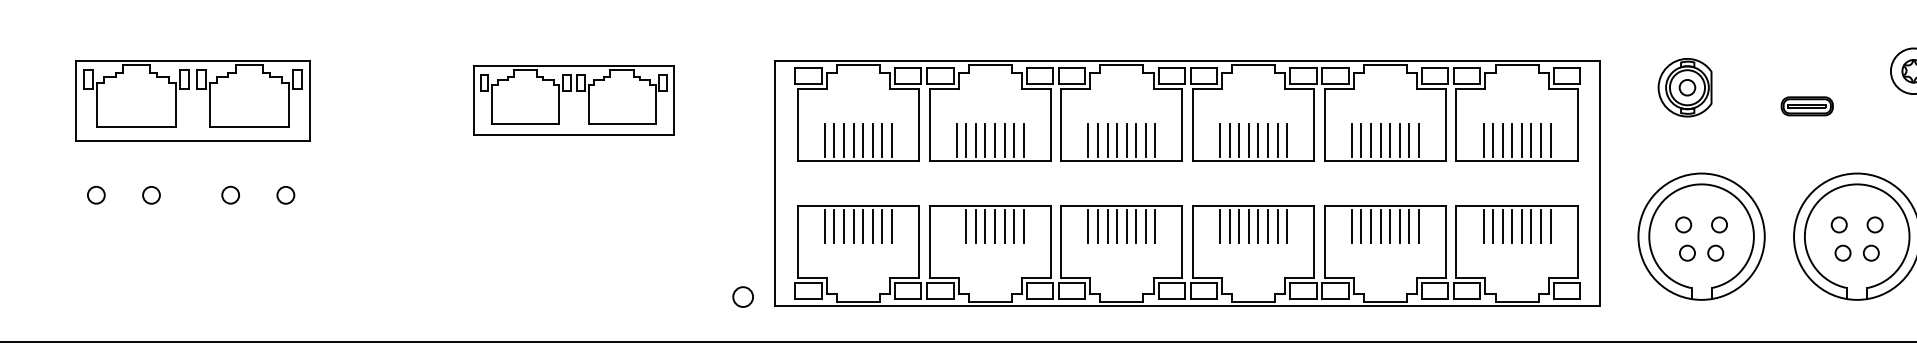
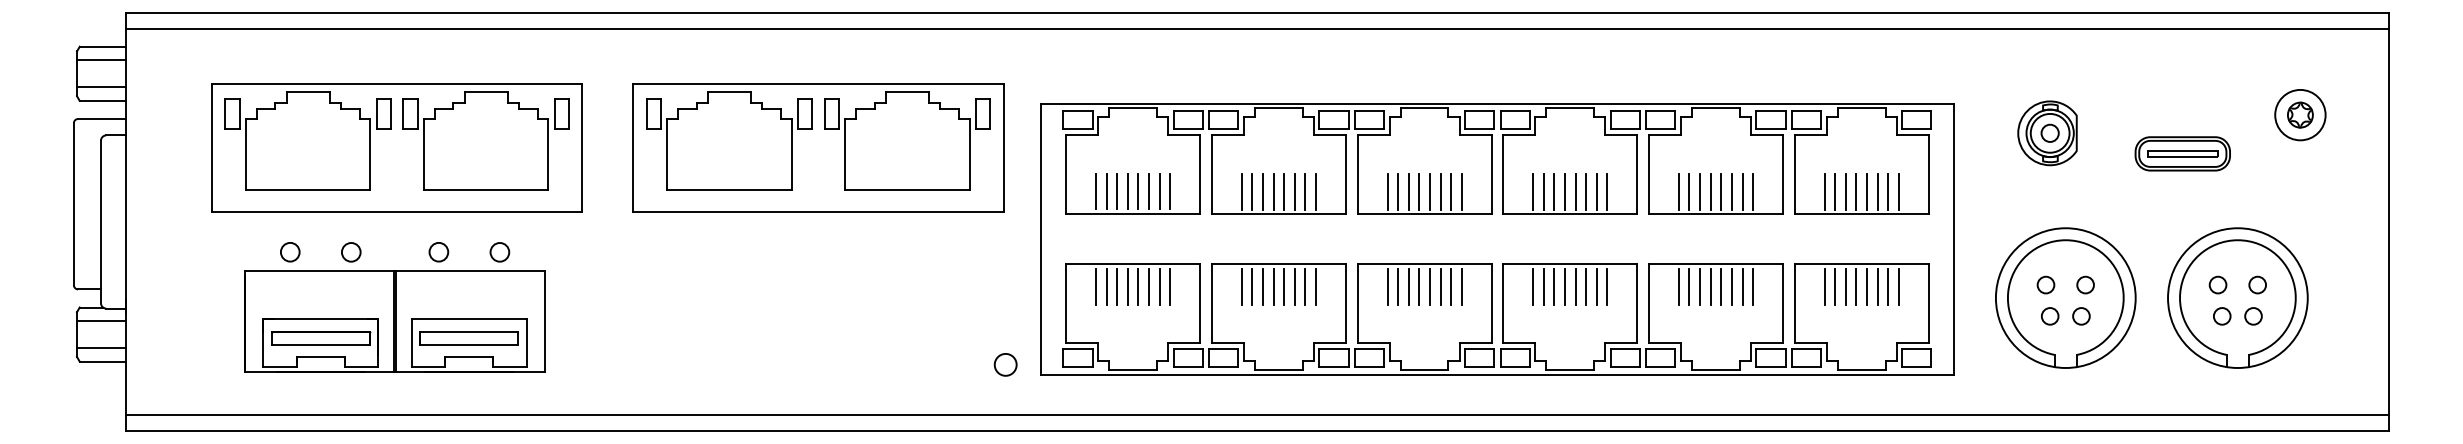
part: (192, 100) -> (396, 147), size x1.43
part: (573, 100) -> (818, 147), size x1.67
part: (1807, 105) -> (2182, 153), size x1.67
line: (956, 226) -> (1241, 286), added
part: (190, 257) -> (394, 321), added

